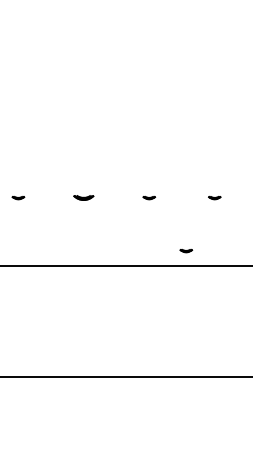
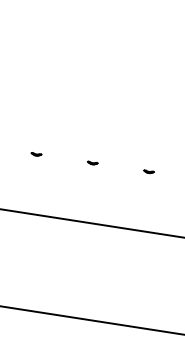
part: (83, 197) -> (36, 154), size x0.62
part: (186, 250) -> (117, 213), removed

